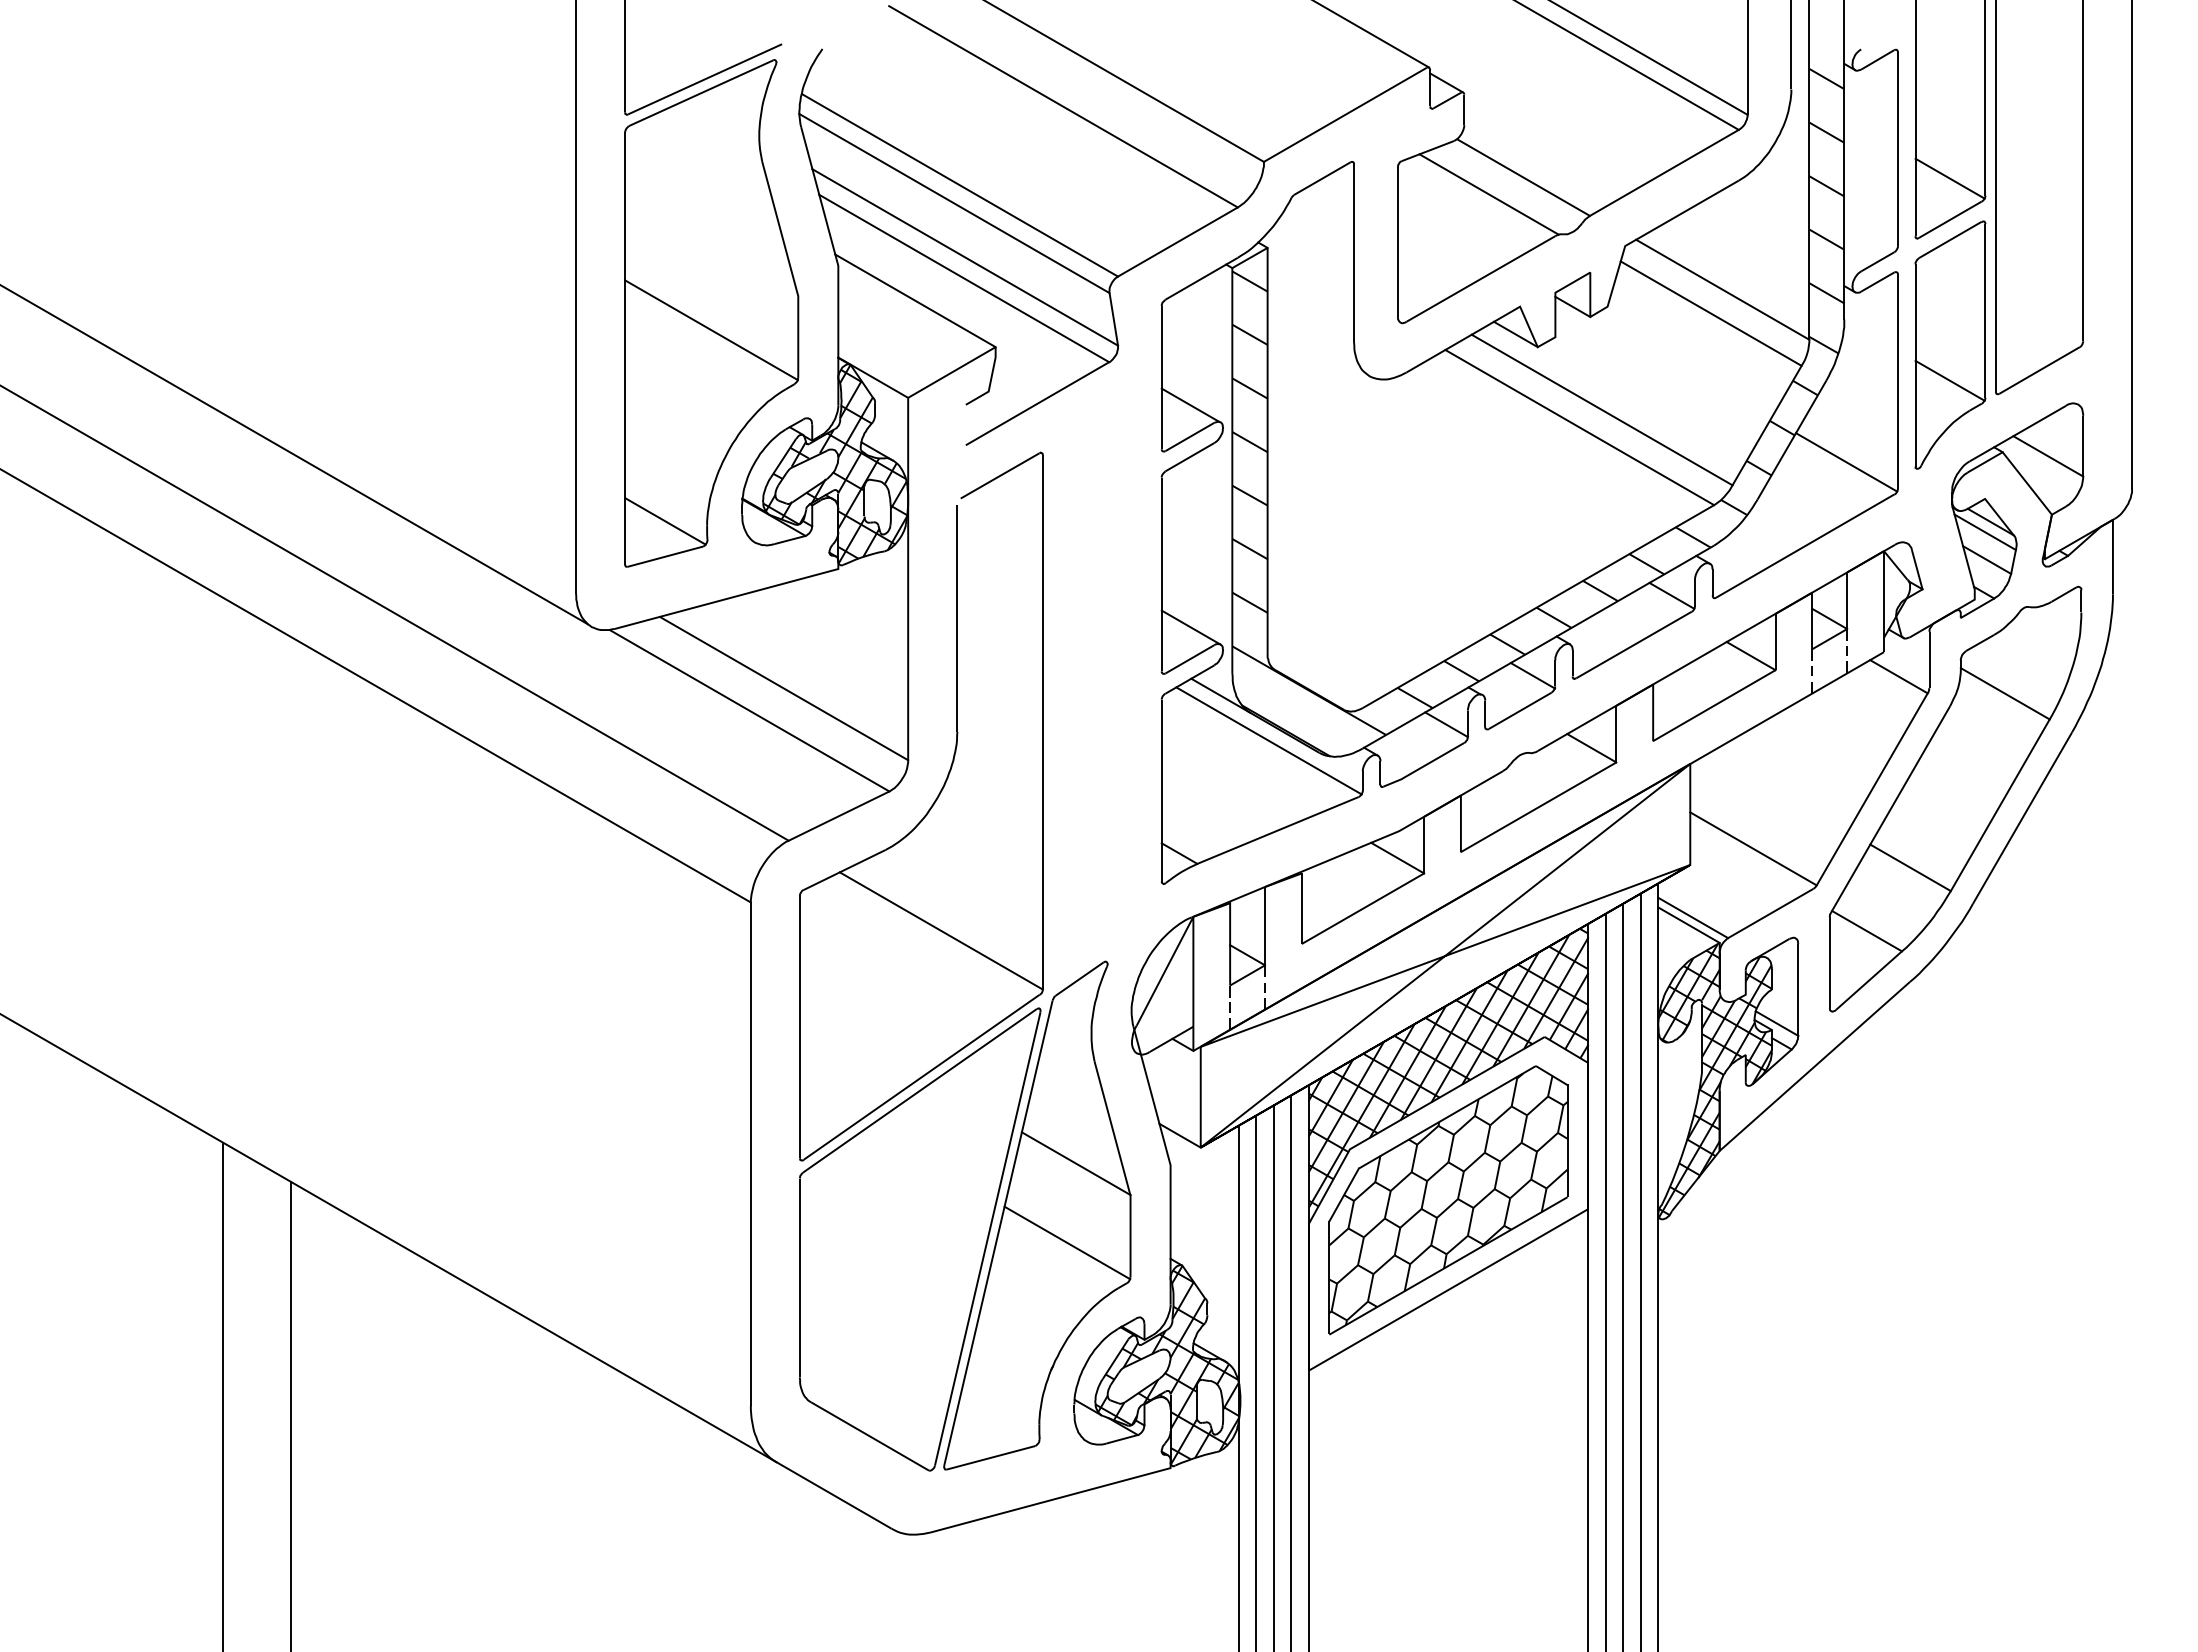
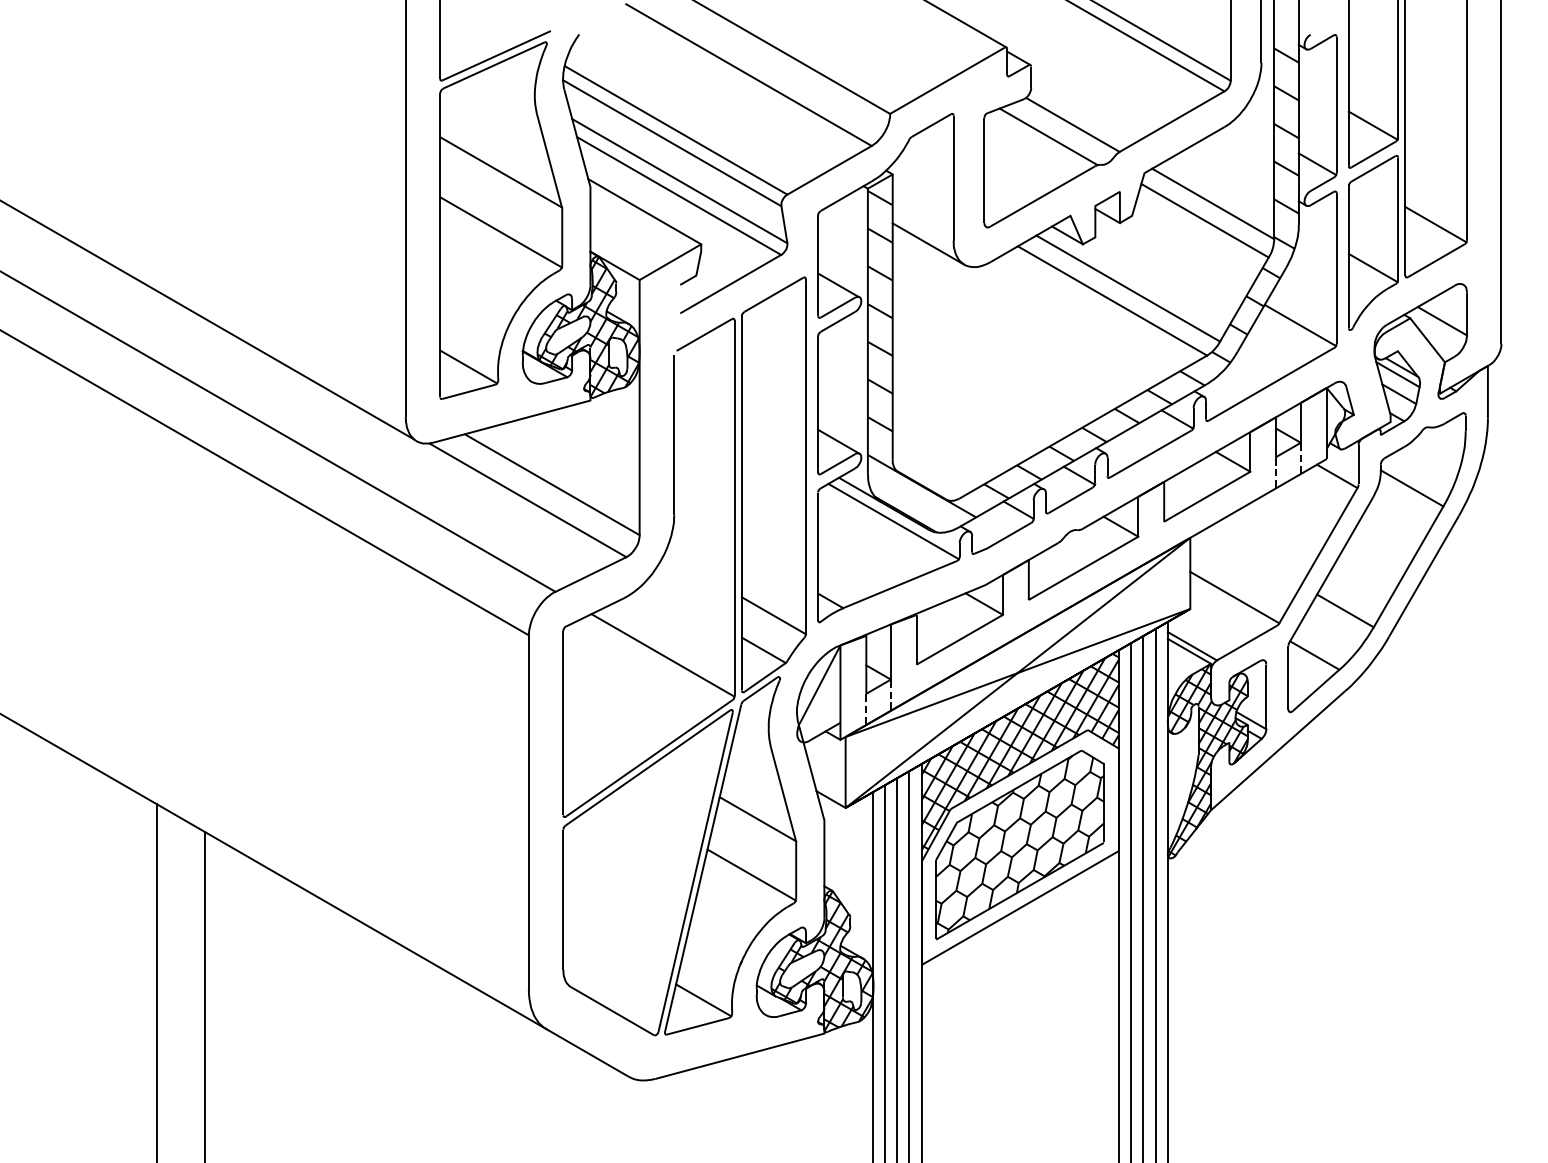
line: (1870, 232) -> (1317, 163), added
line: (711, 244) -> (501, 172), added
line: (2038, 319) -> (1435, 224), added
line: (1318, 346) -> (928, 243), added
part: (1098, 688) -> (773, 484), added
line: (998, 1420) -> (703, 1000), added

